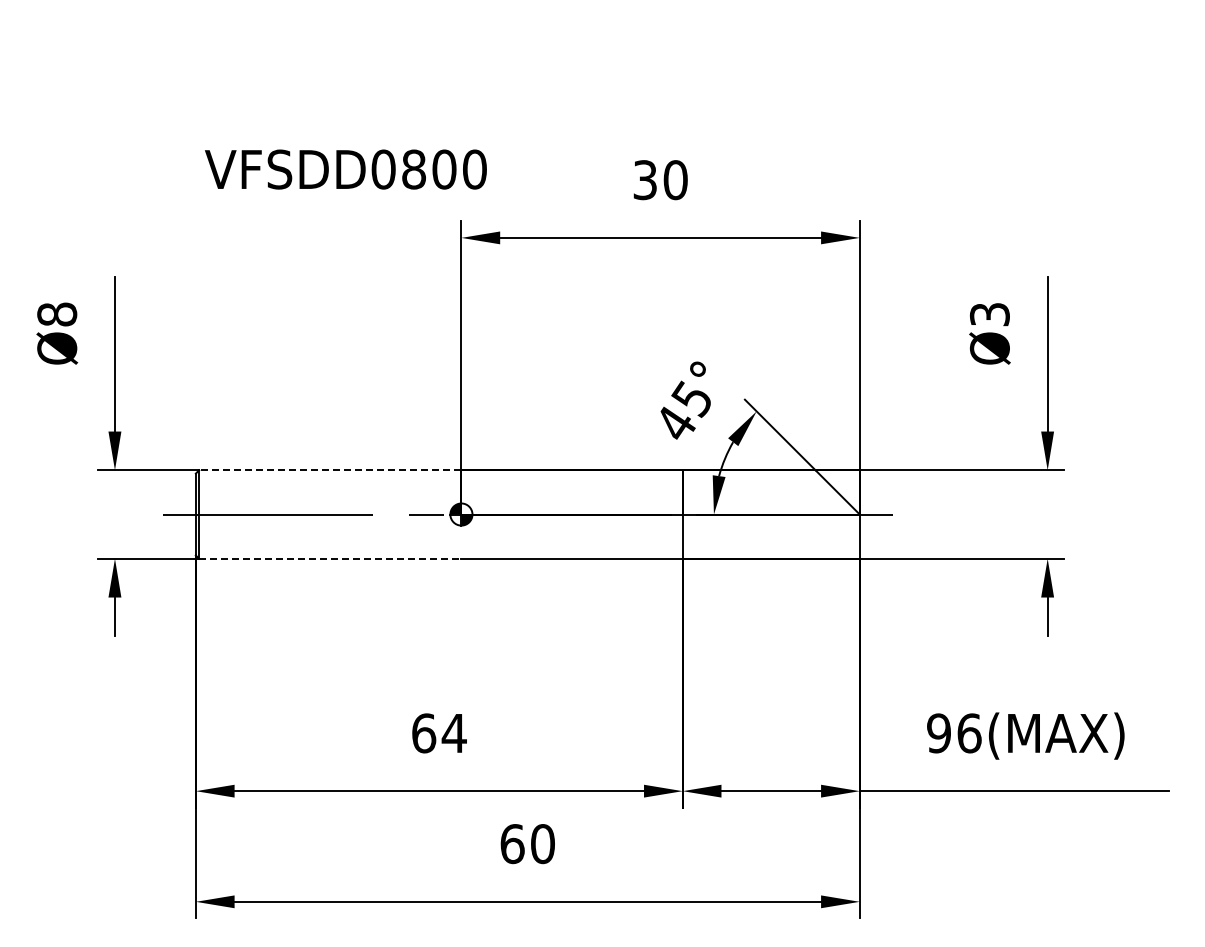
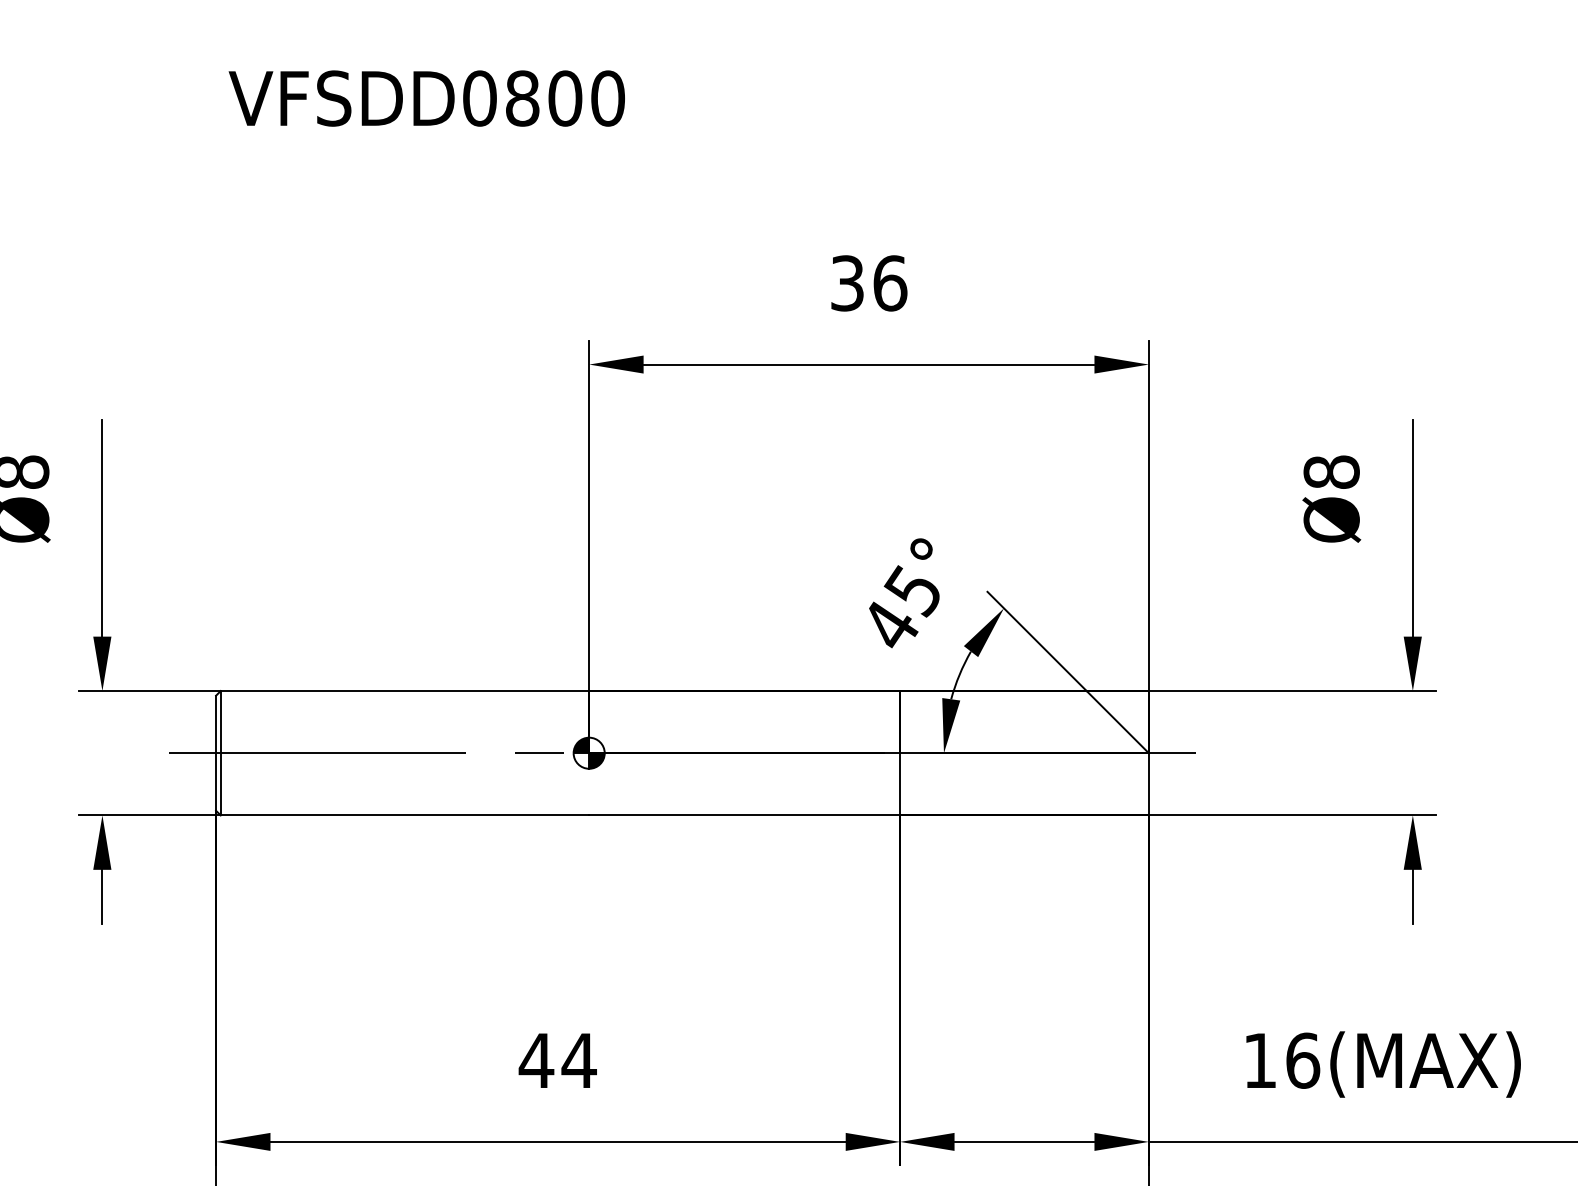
text: (345, 169) -> (426, 98), moved
text: (675, 179) -> (889, 282), 30 -> 36
text: (989, 314) -> (1331, 472), Ø3 -> Ø8
line: (329, 470) -> (403, 691), dashed -> solid
line: (330, 558) -> (405, 815), dashed -> solid
text: (423, 733) -> (535, 1060), 64 -> 44
text: (938, 733) -> (1259, 1060), 96(MAX) -> 16(MAX)

